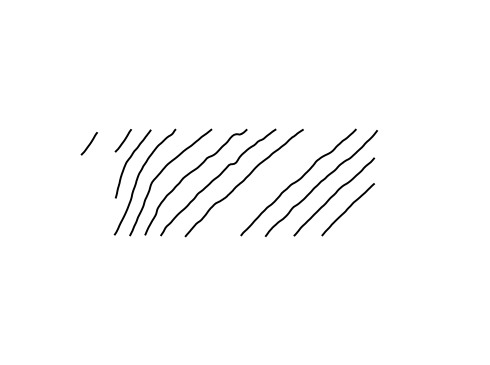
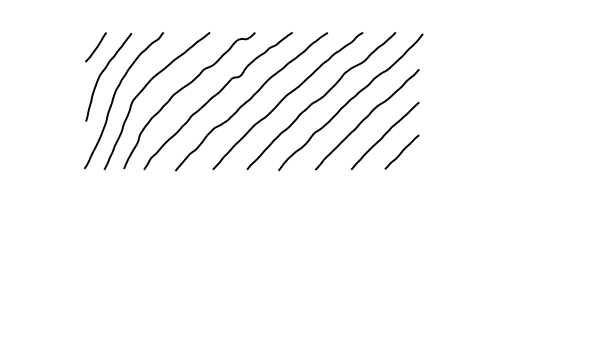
line: (89, 143) -> (52, 50), removed
curve: (270, 180) -> (285, 98), added
line: (360, 221) -> (401, 151), added

